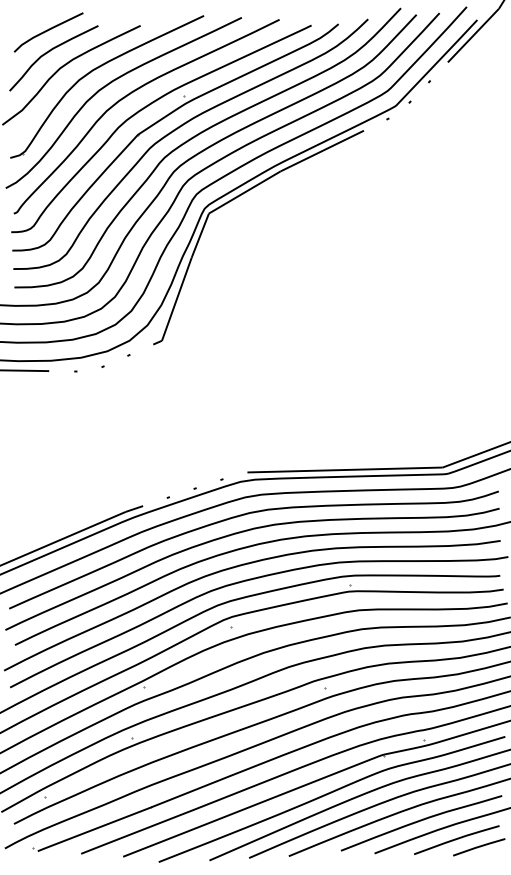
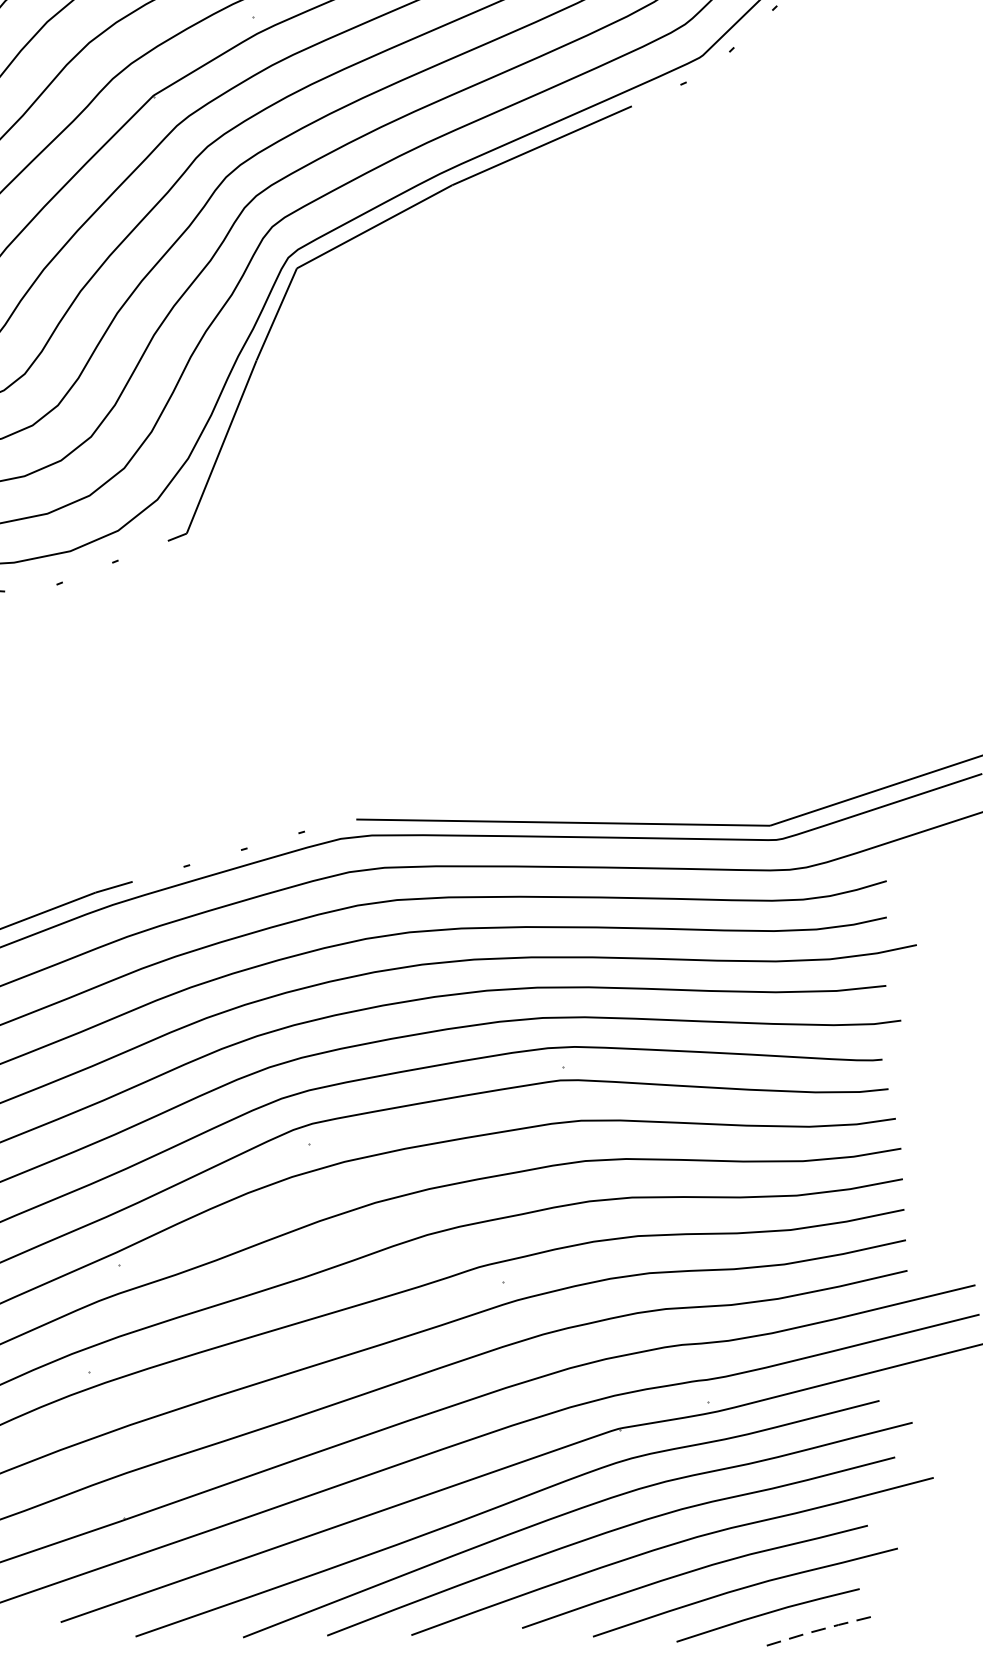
line: (479, 846) -> (815, 1630), solid -> dashed

